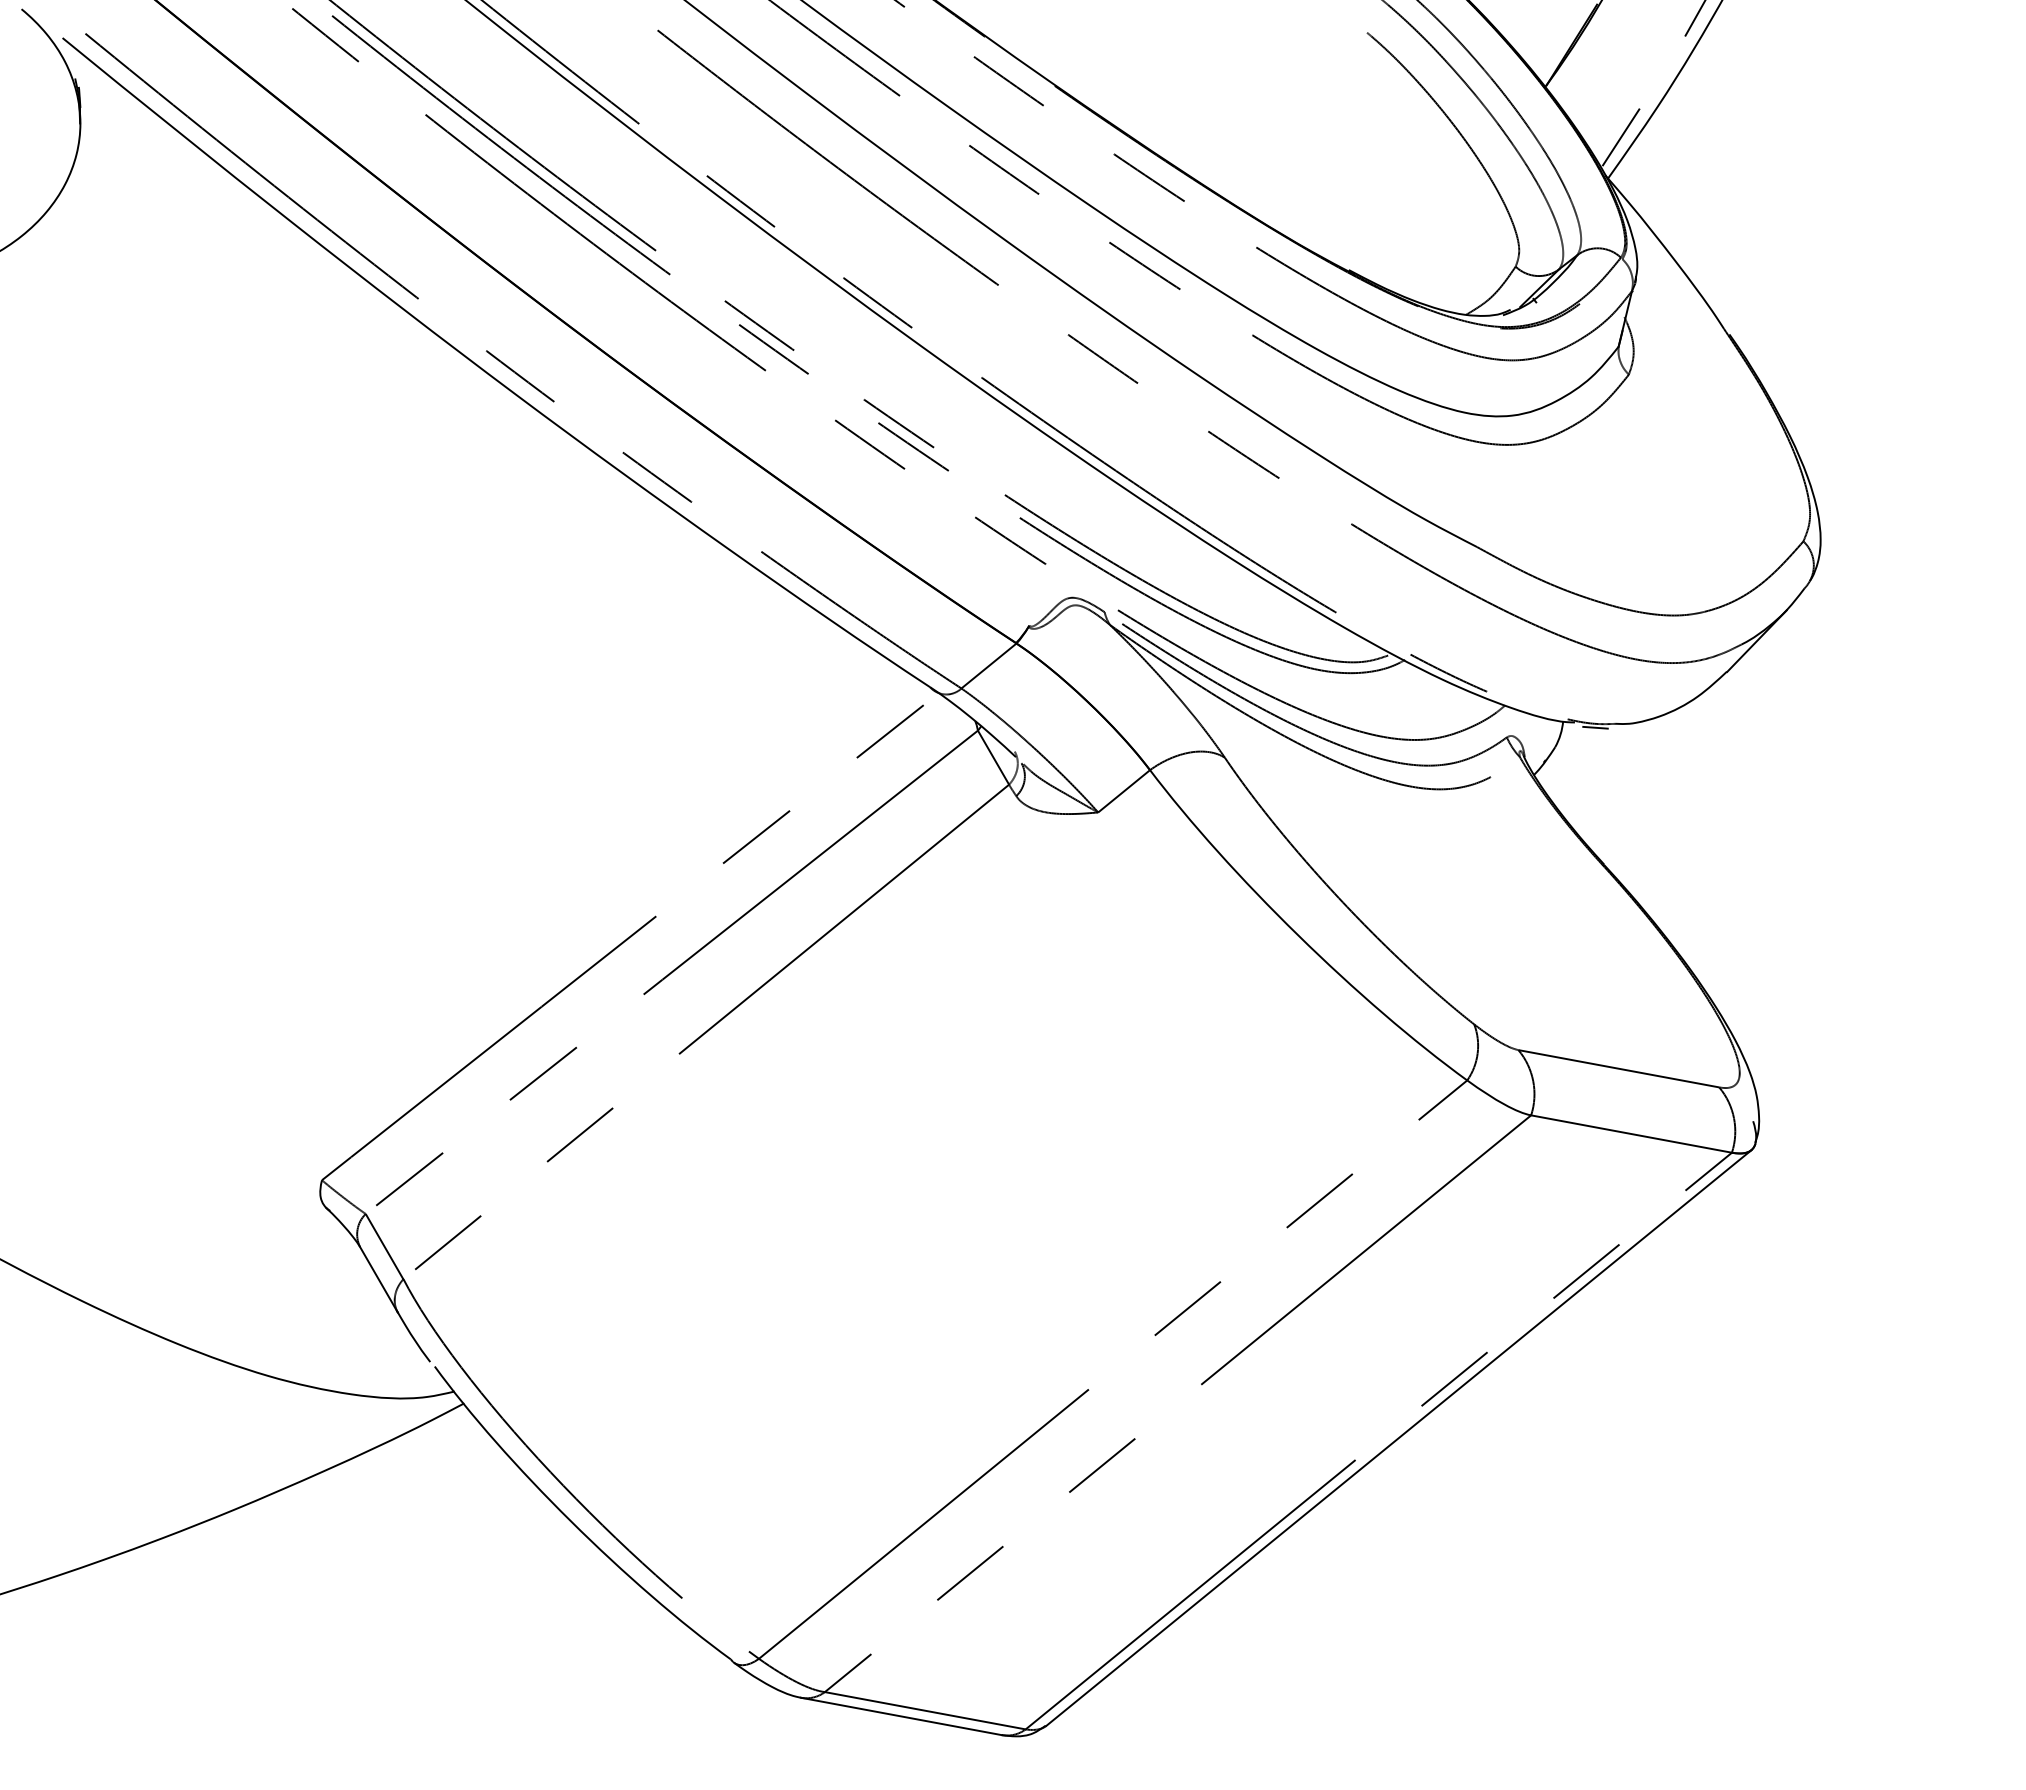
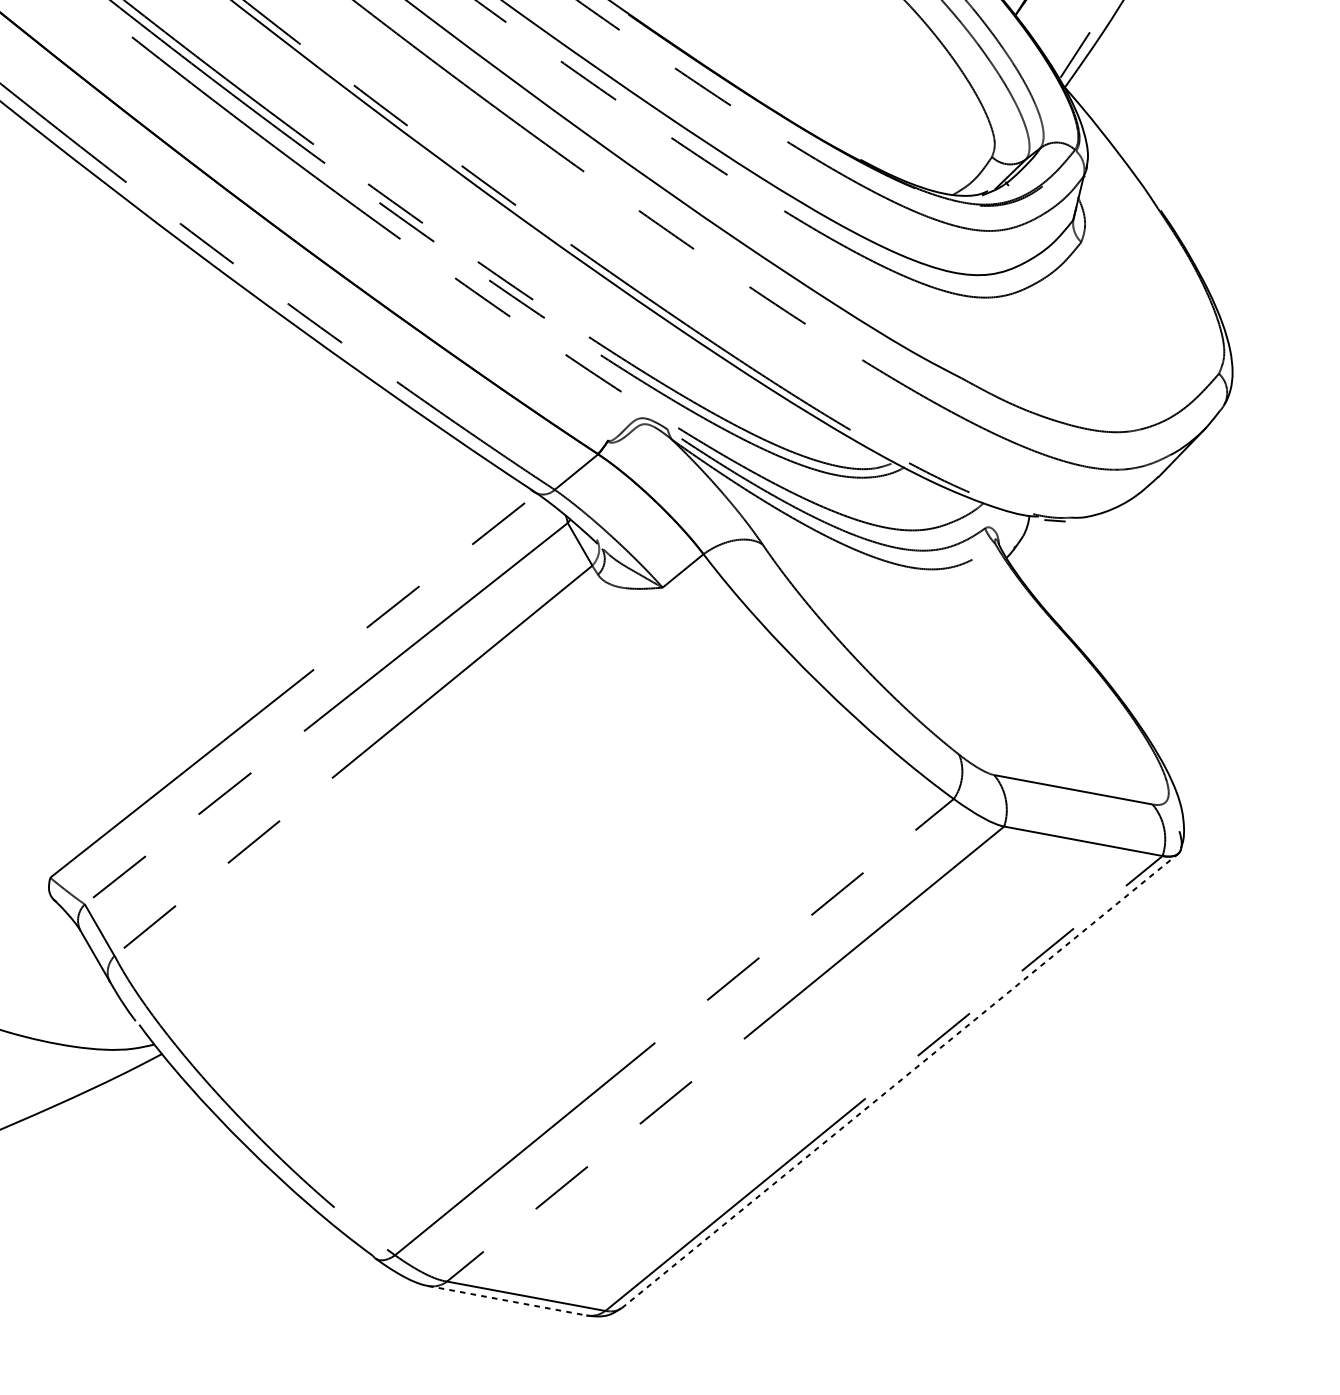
line: (1399, 1437) -> (900, 1080), solid -> dashed
line: (901, 1716) -> (507, 1300), solid -> dashed

